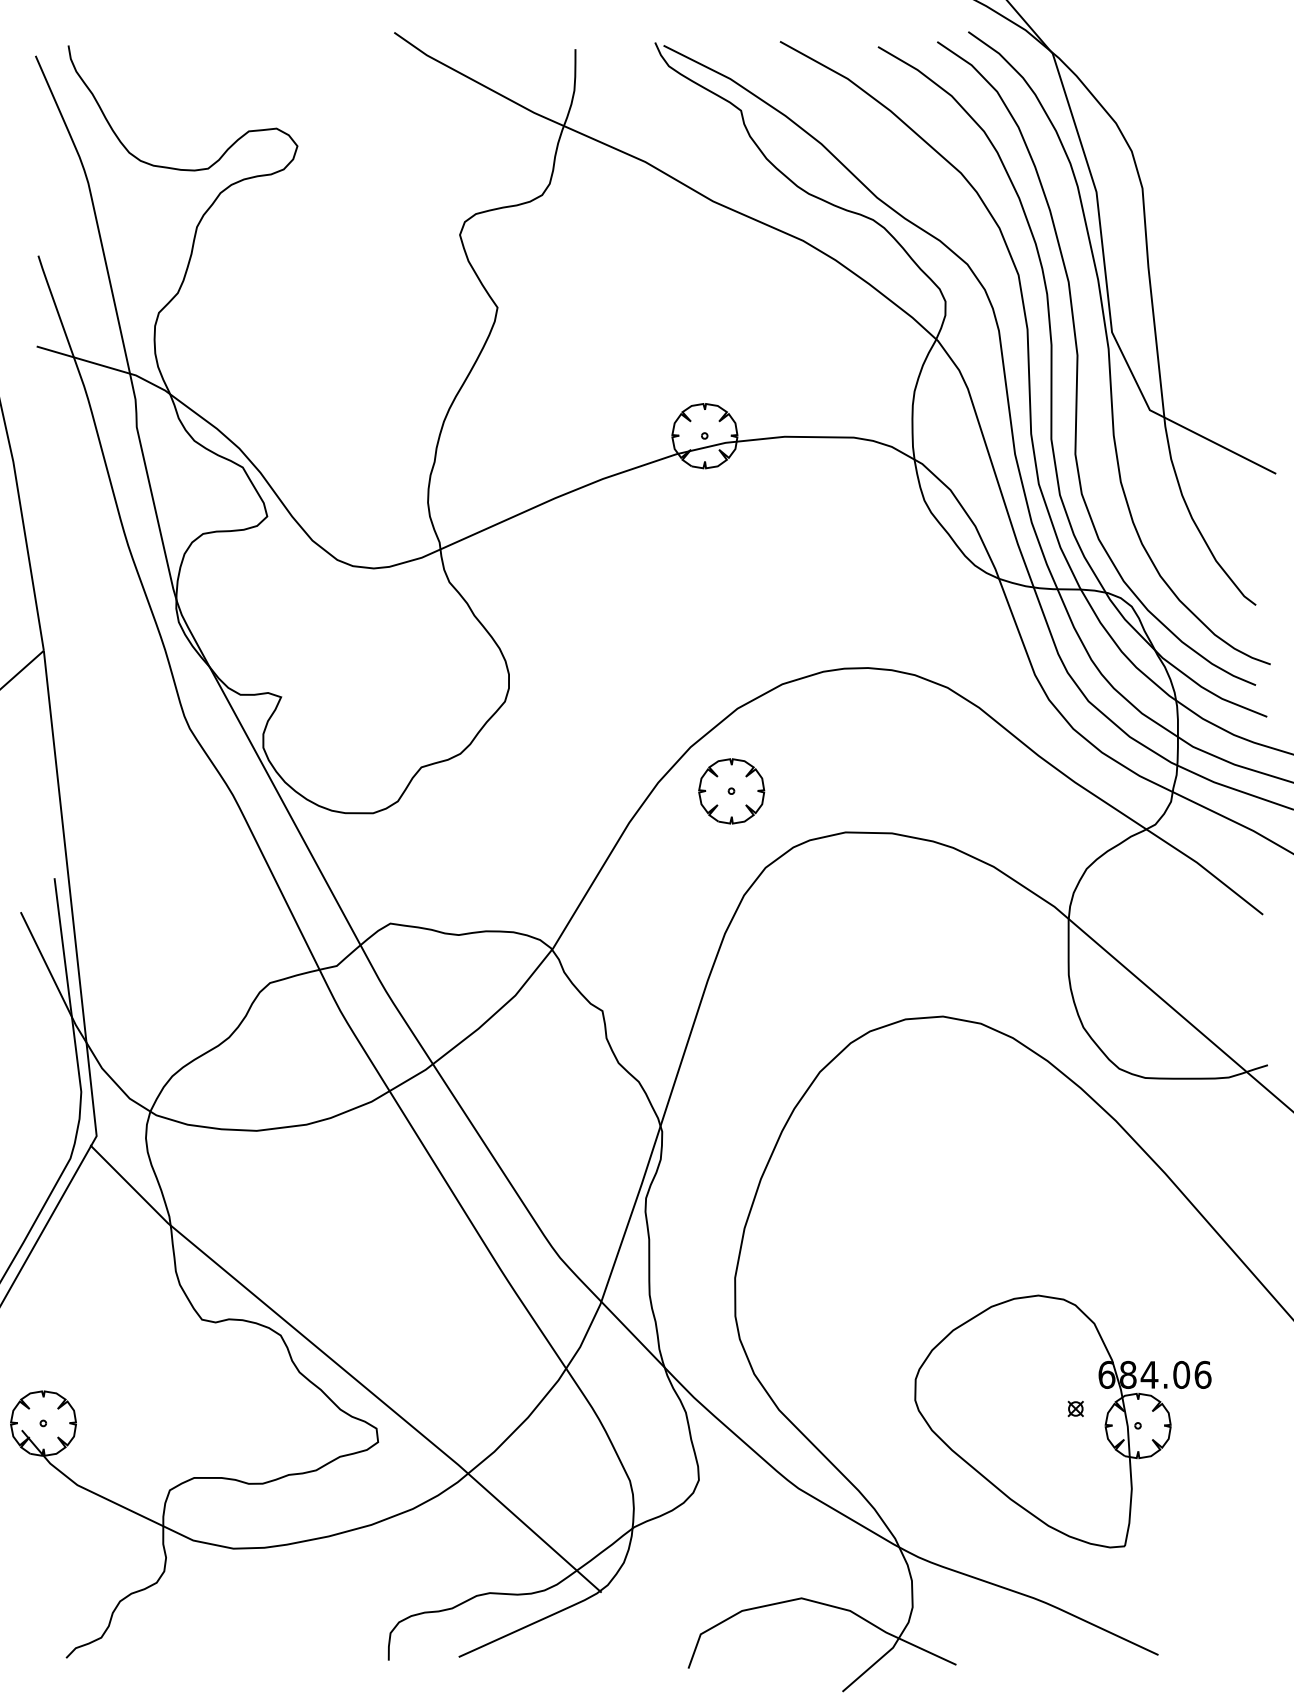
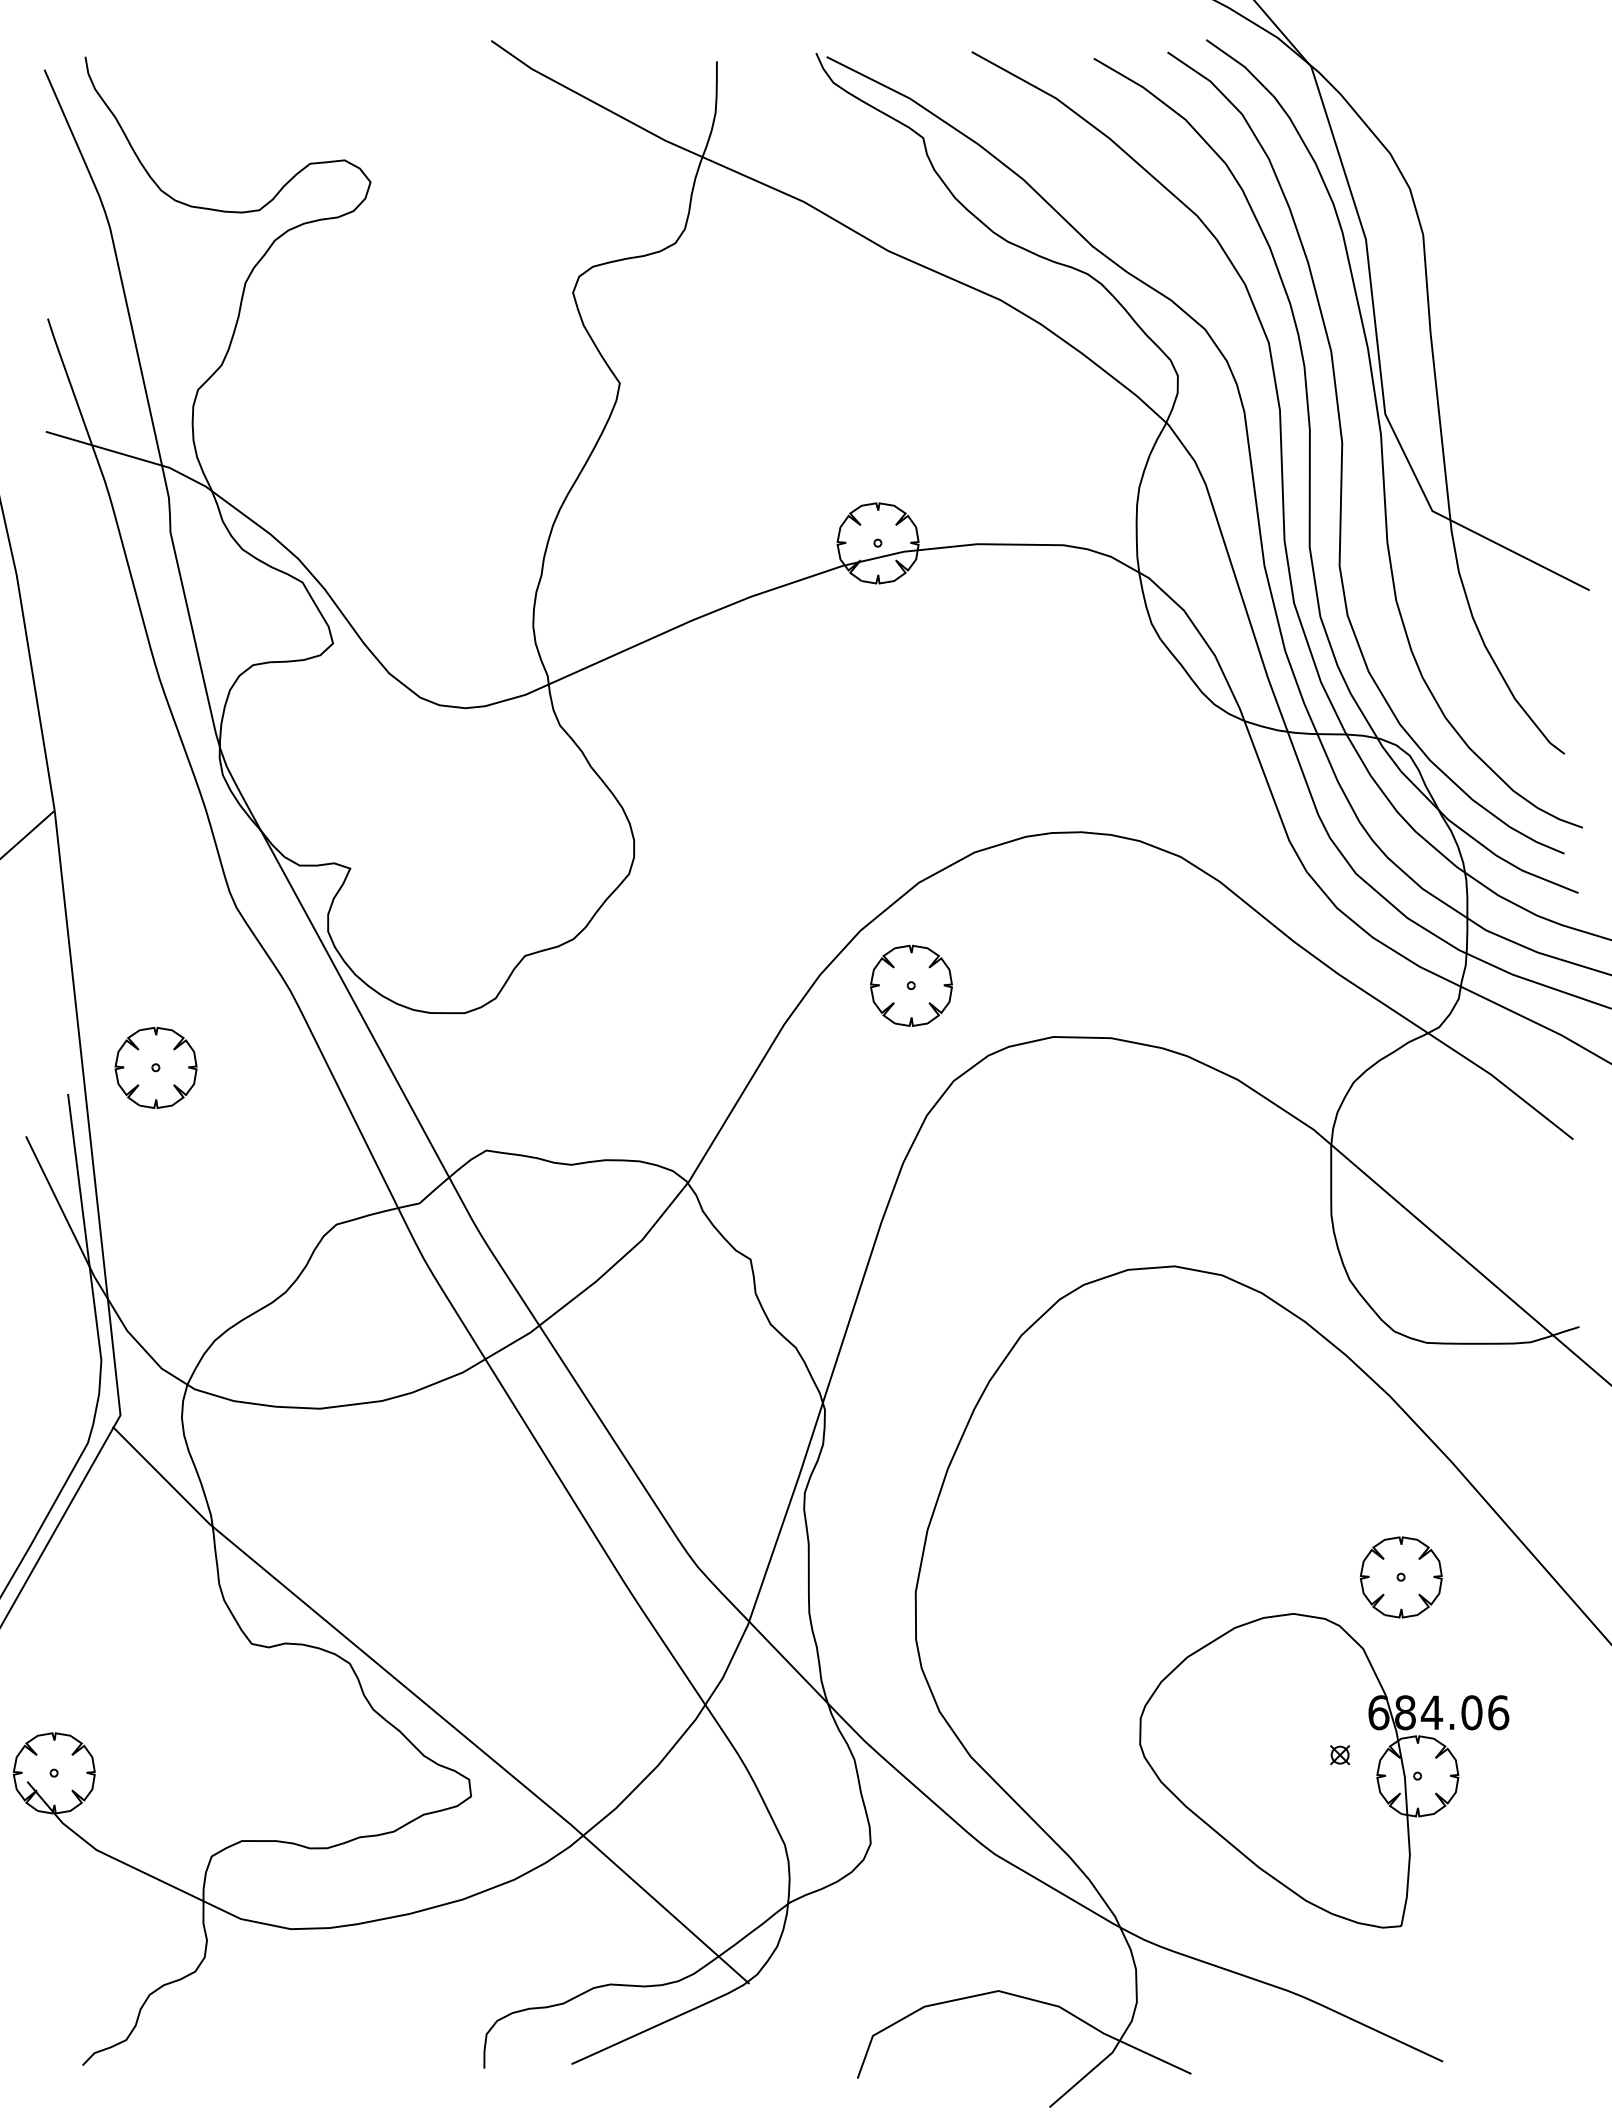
part: (124, 857) -> (155, 1068), added
part: (1124, 1266) -> (1400, 1577), added

